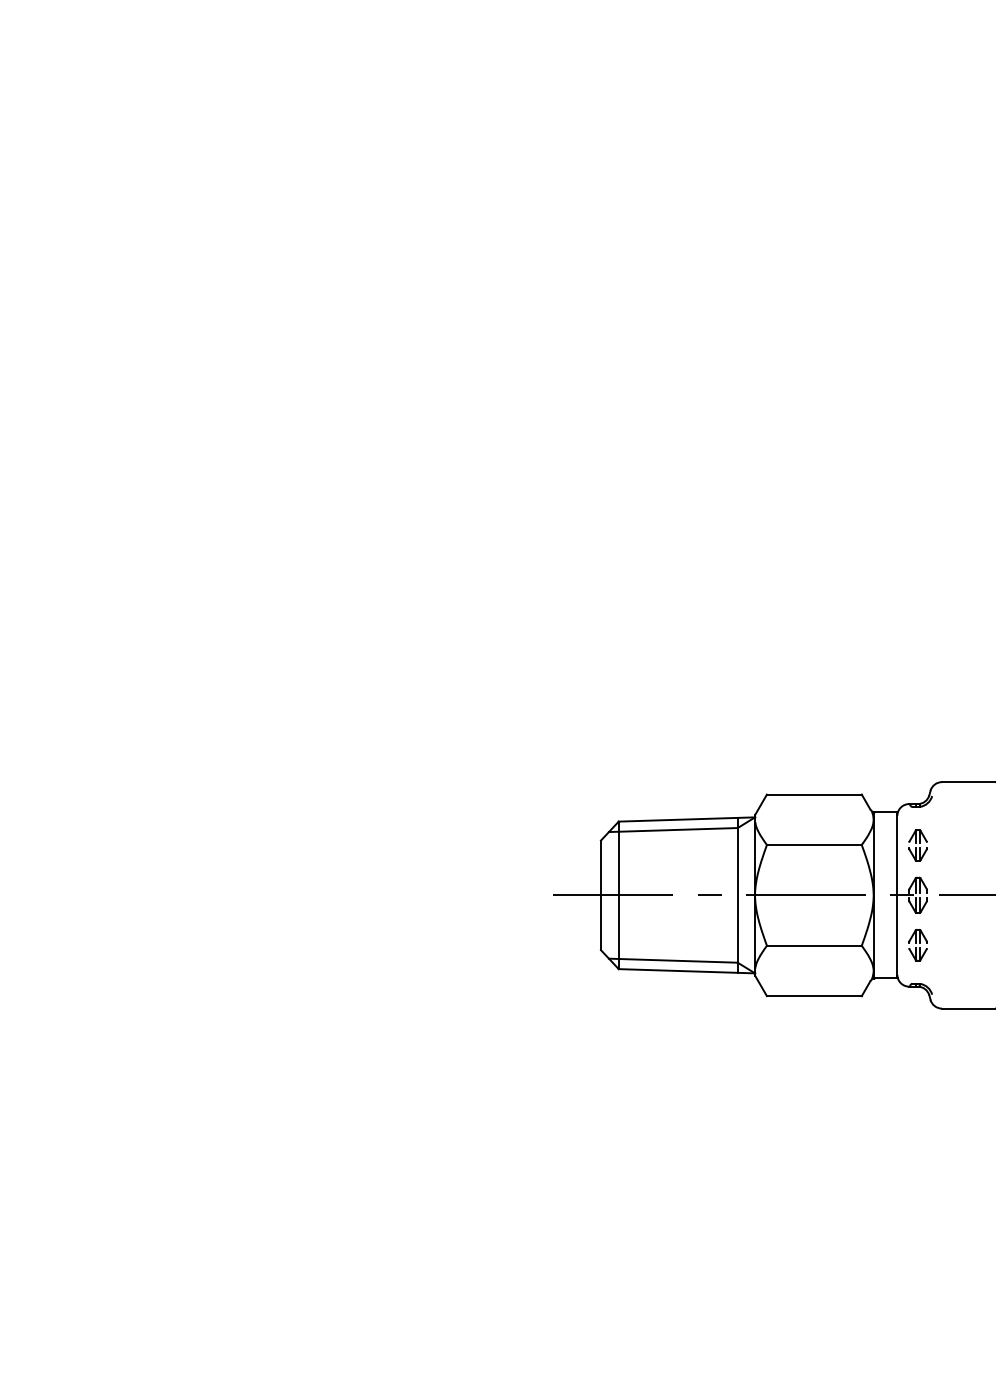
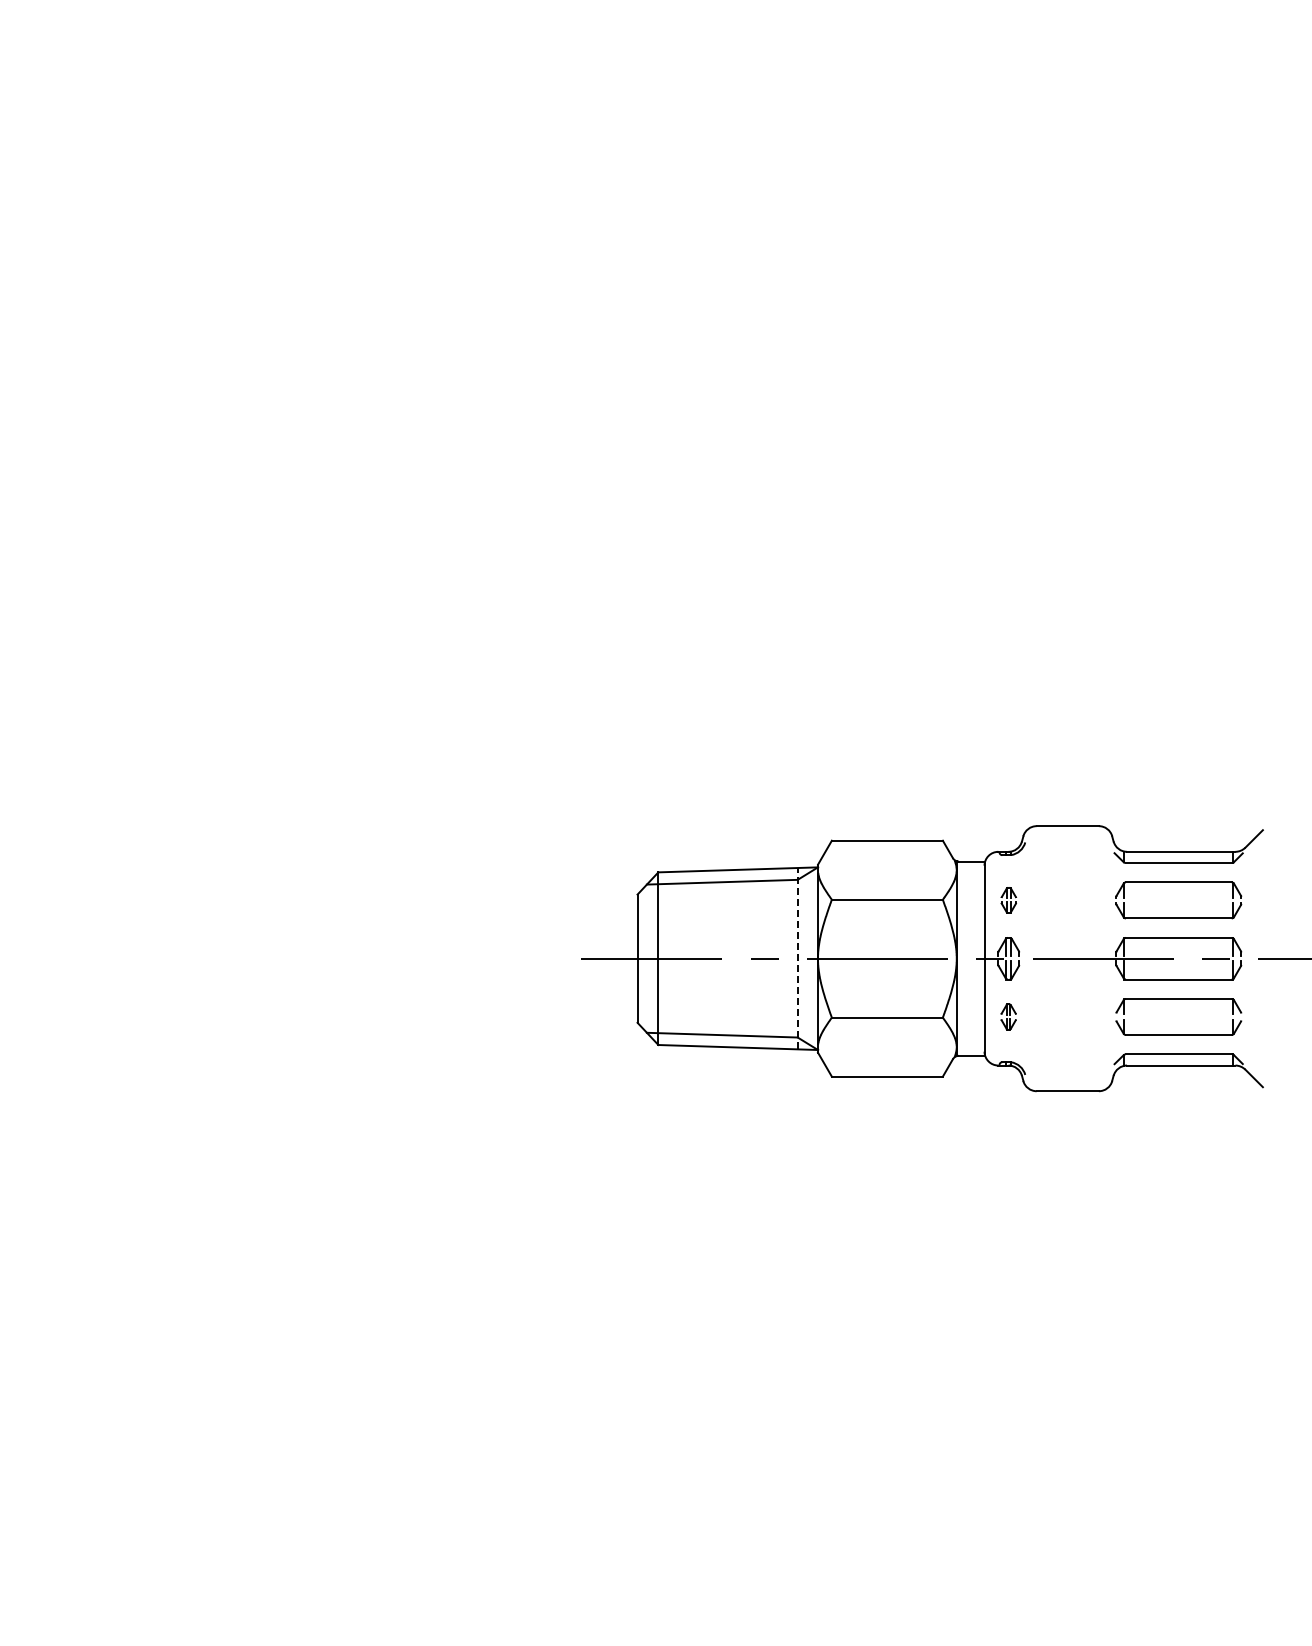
part: (917, 845) -> (1008, 900), size x0.7
line: (737, 895) -> (797, 958), solid -> dashed
part: (917, 944) -> (1008, 1016), size x0.7

